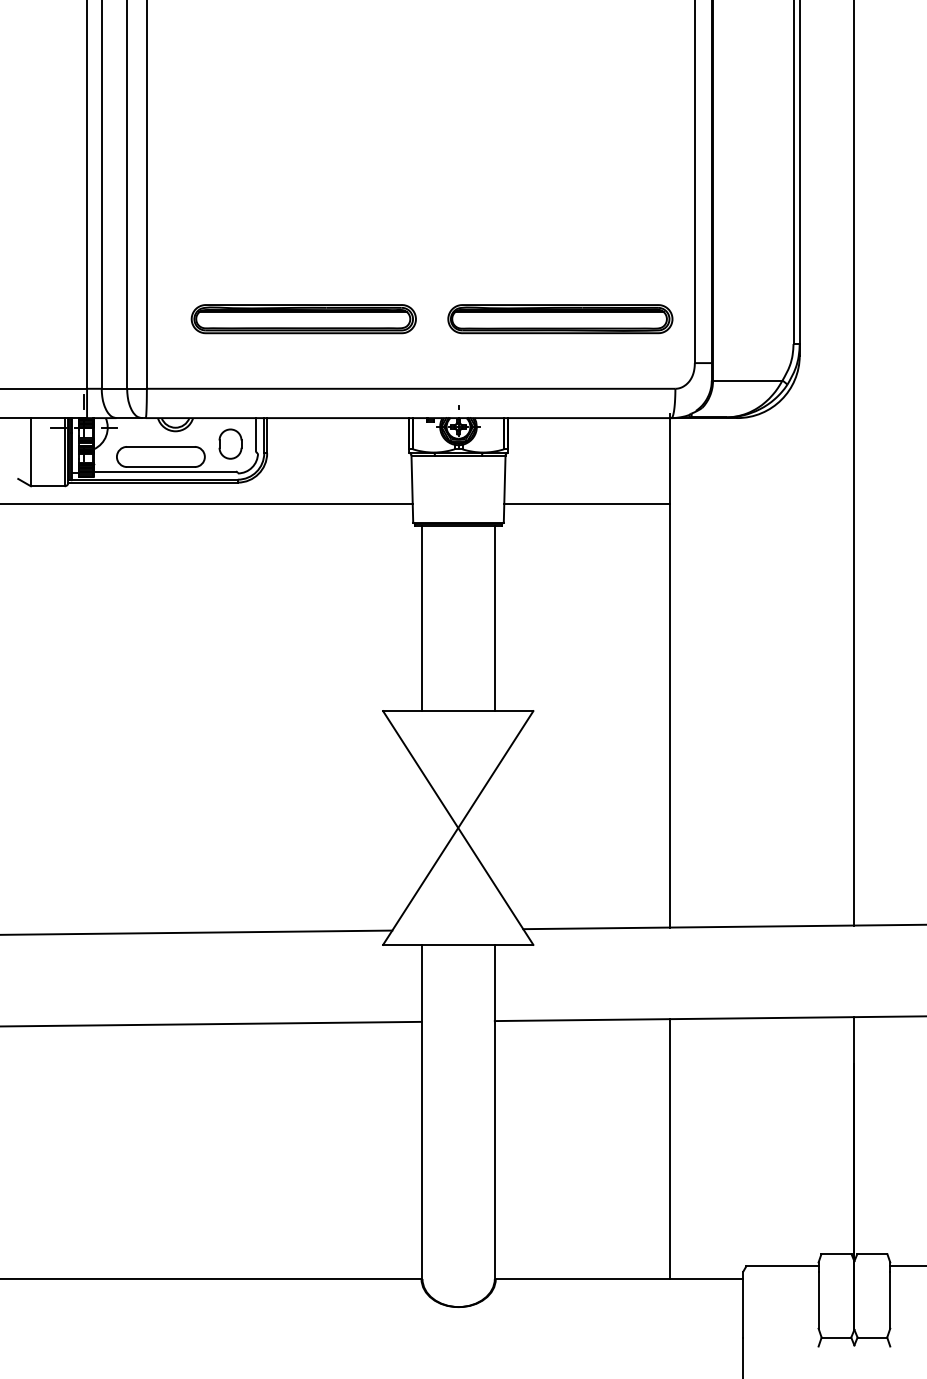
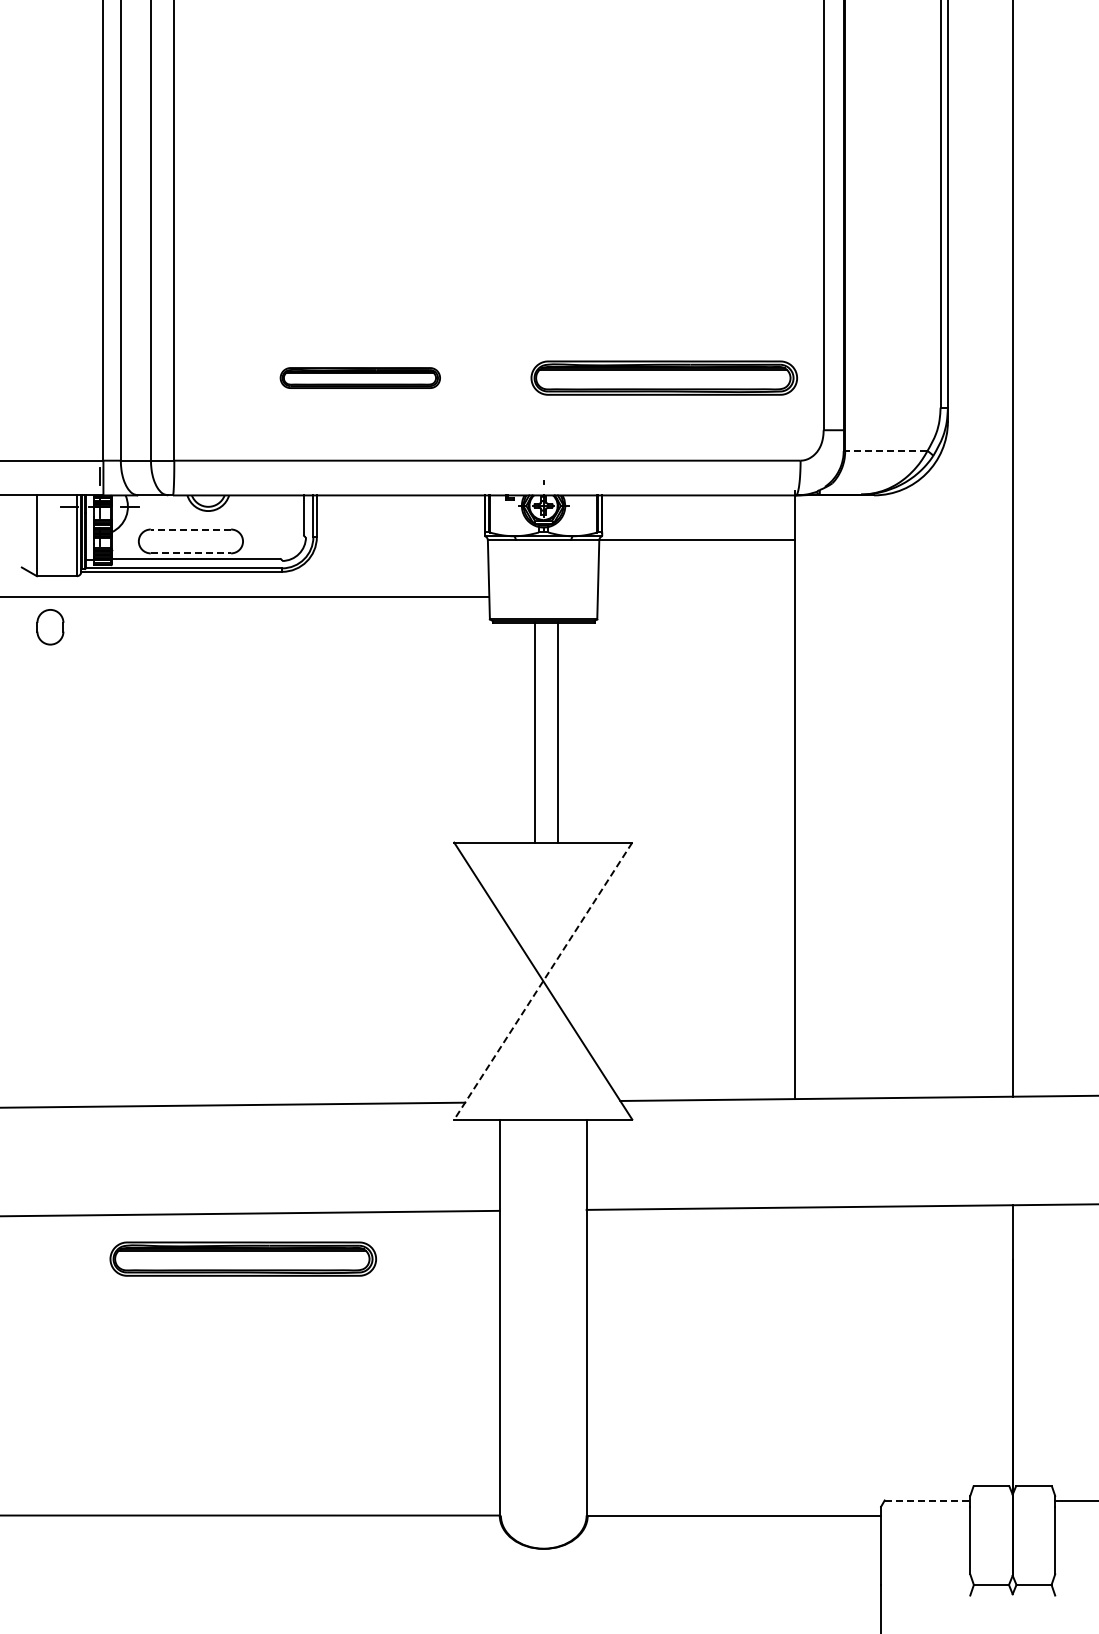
part: (304, 318) -> (360, 377), size x0.6
line: (747, 381) -> (885, 451), solid -> dashed
part: (230, 444) -> (50, 627), moved
line: (160, 446) -> (190, 529), solid -> dashed
line: (161, 467) -> (191, 553), solid -> dashed
line: (586, 504) -> (695, 540), moved
line: (421, 618) -> (557, 732), moved
line: (494, 618) -> (534, 732), moved
line: (458, 828) -> (543, 981), solid -> dashed
part: (204, 1062) -> (242, 1258), added
line: (670, 1149) -> (794, 1361), removed
line: (782, 1266) -> (927, 1500), solid -> dashed

